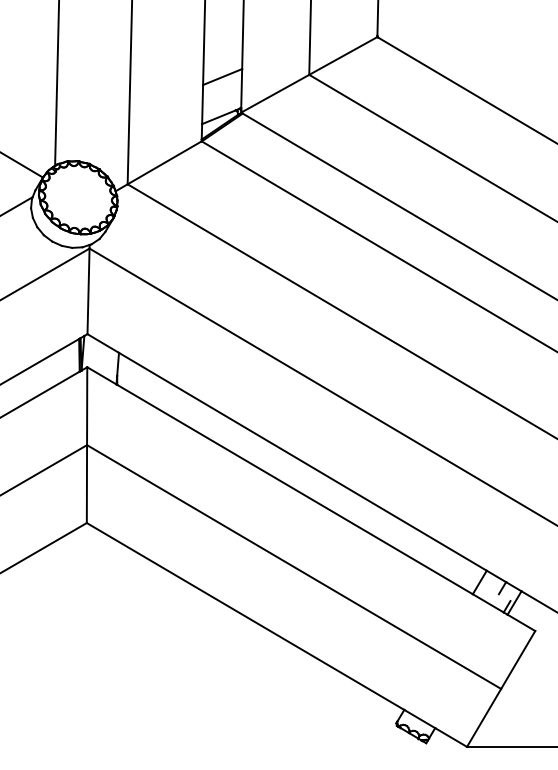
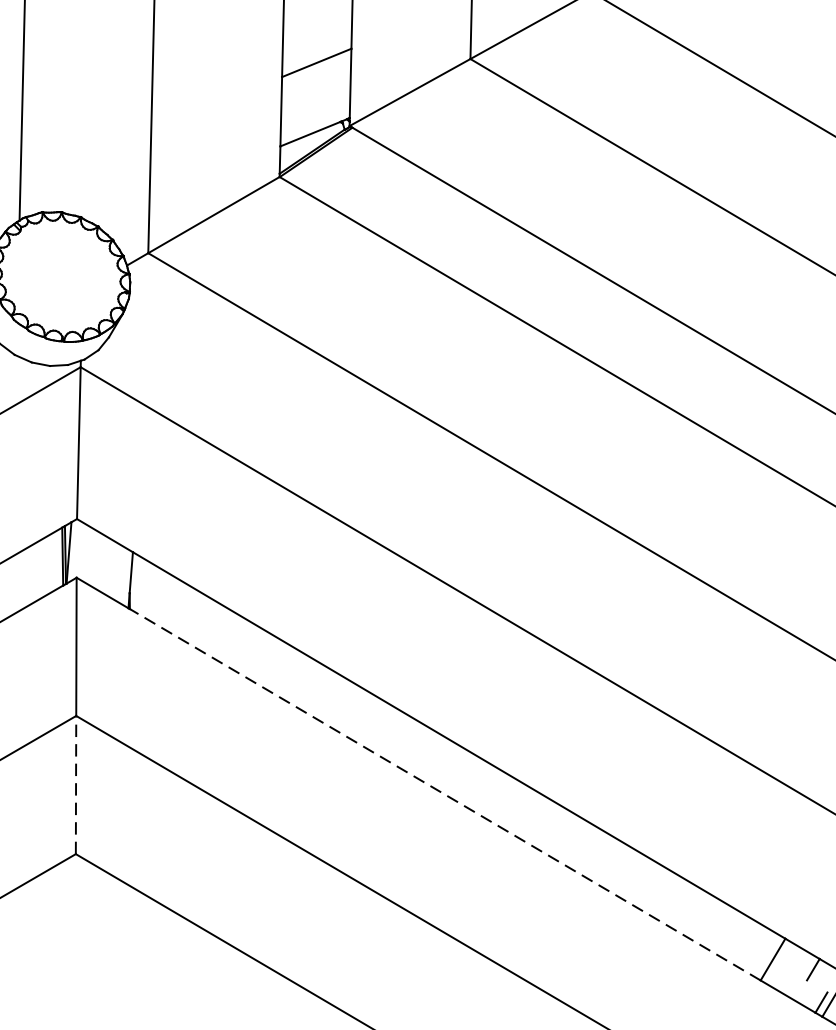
line: (86, 484) -> (75, 785), solid -> dashed
line: (294, 489) -> (444, 794), solid -> dashed

